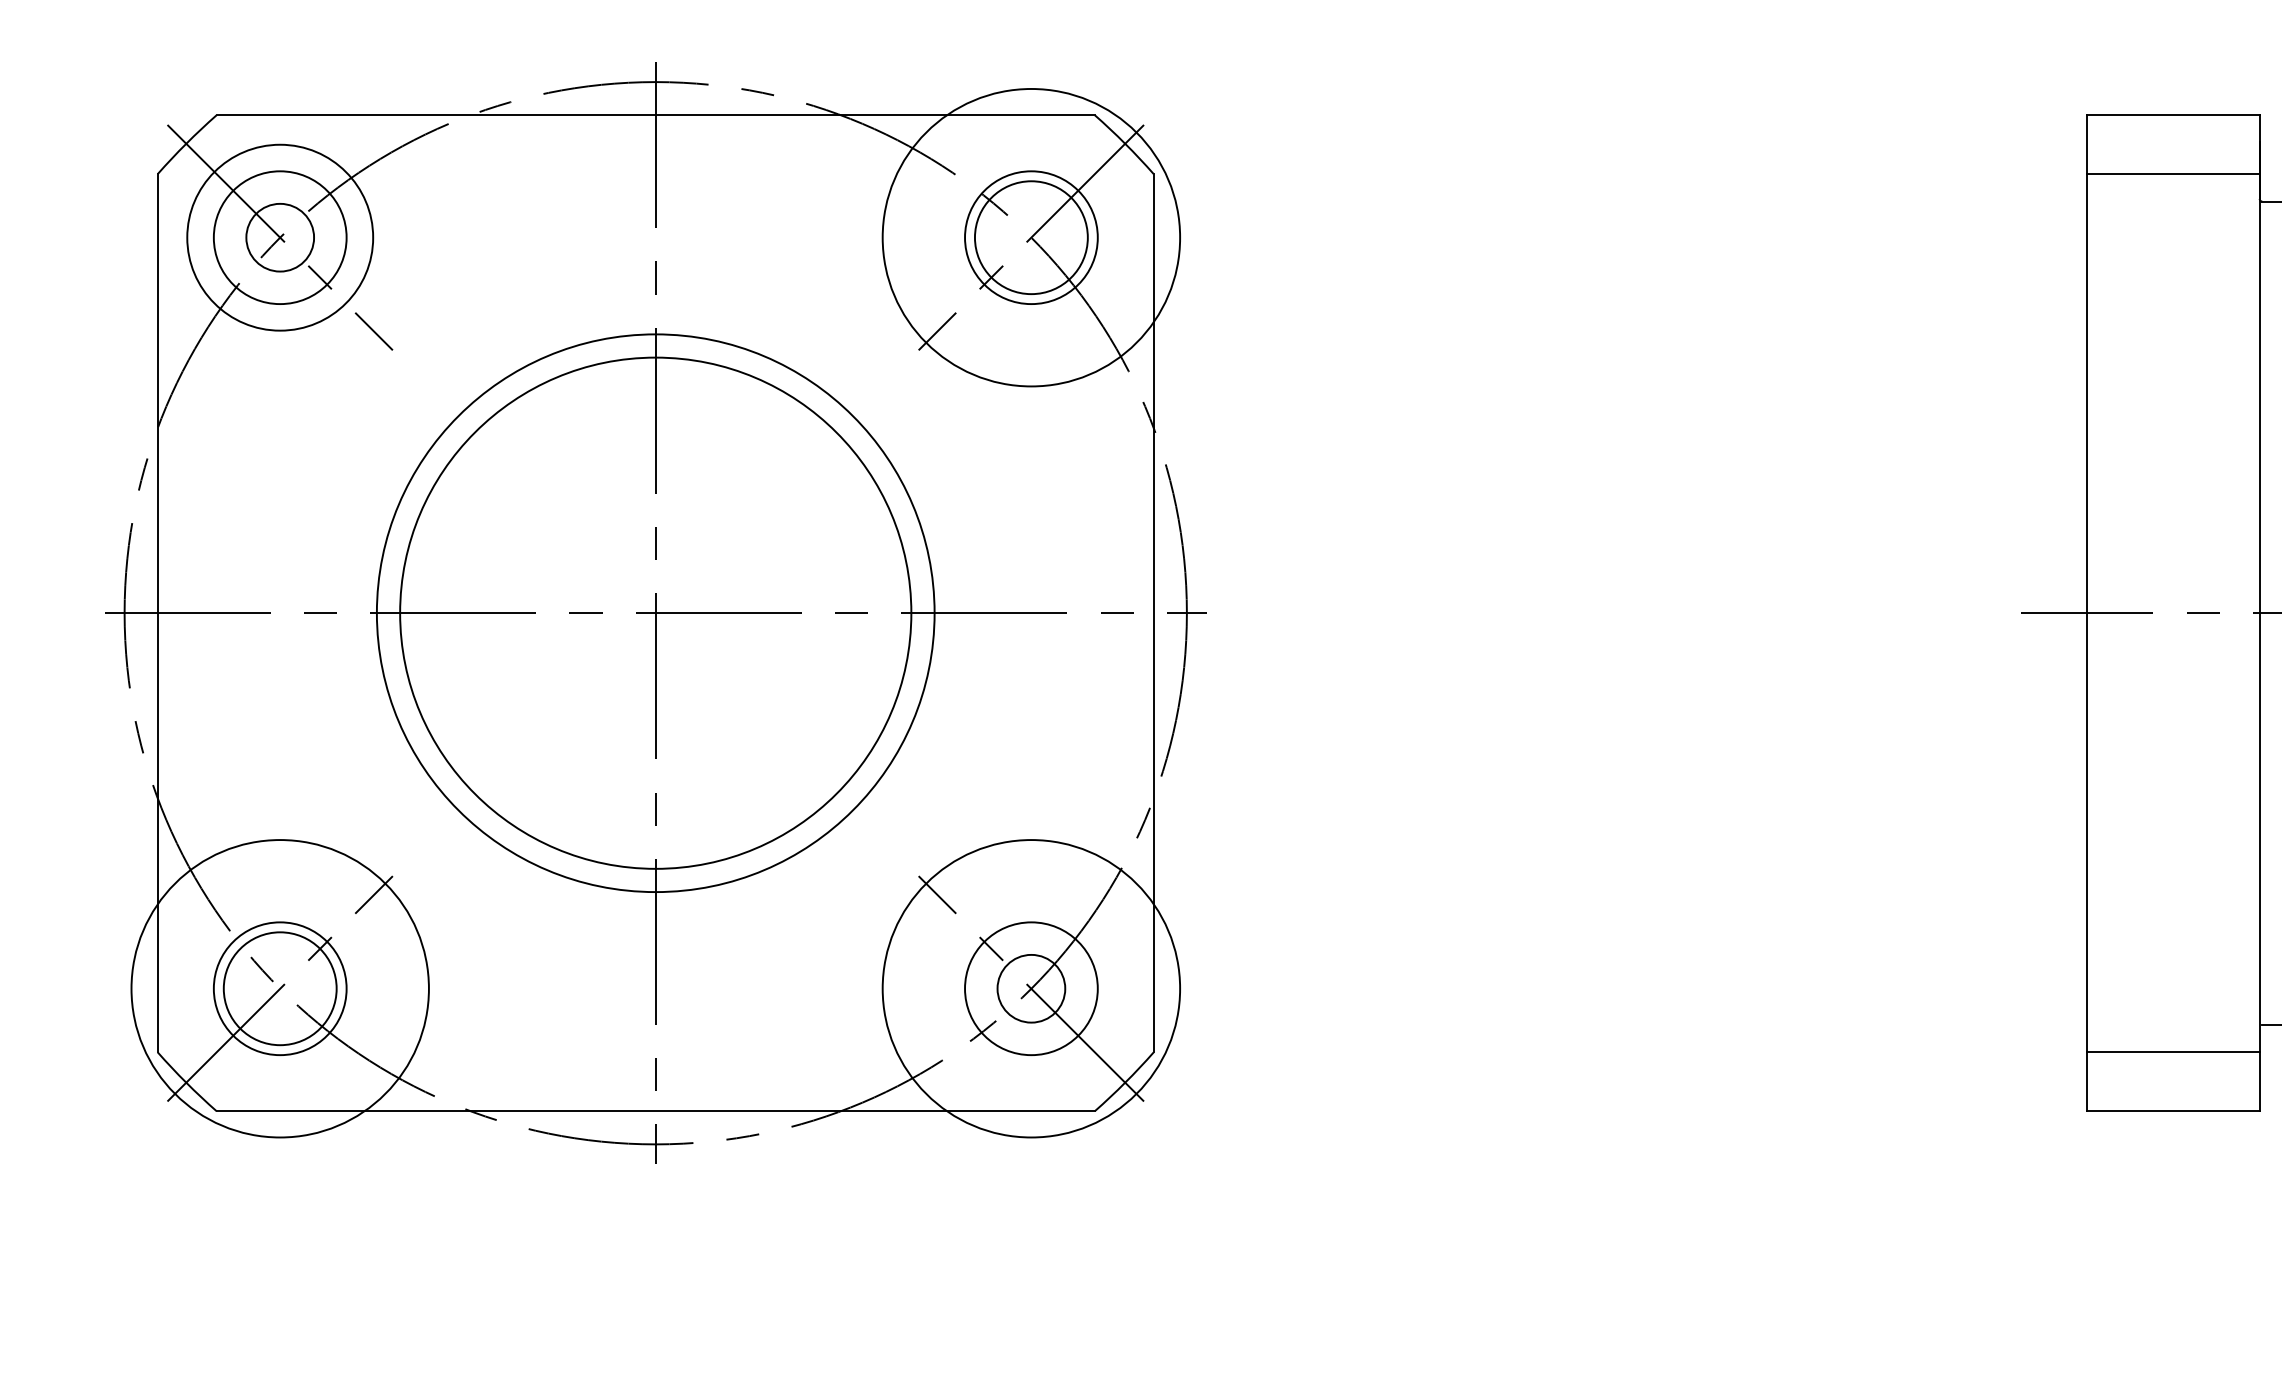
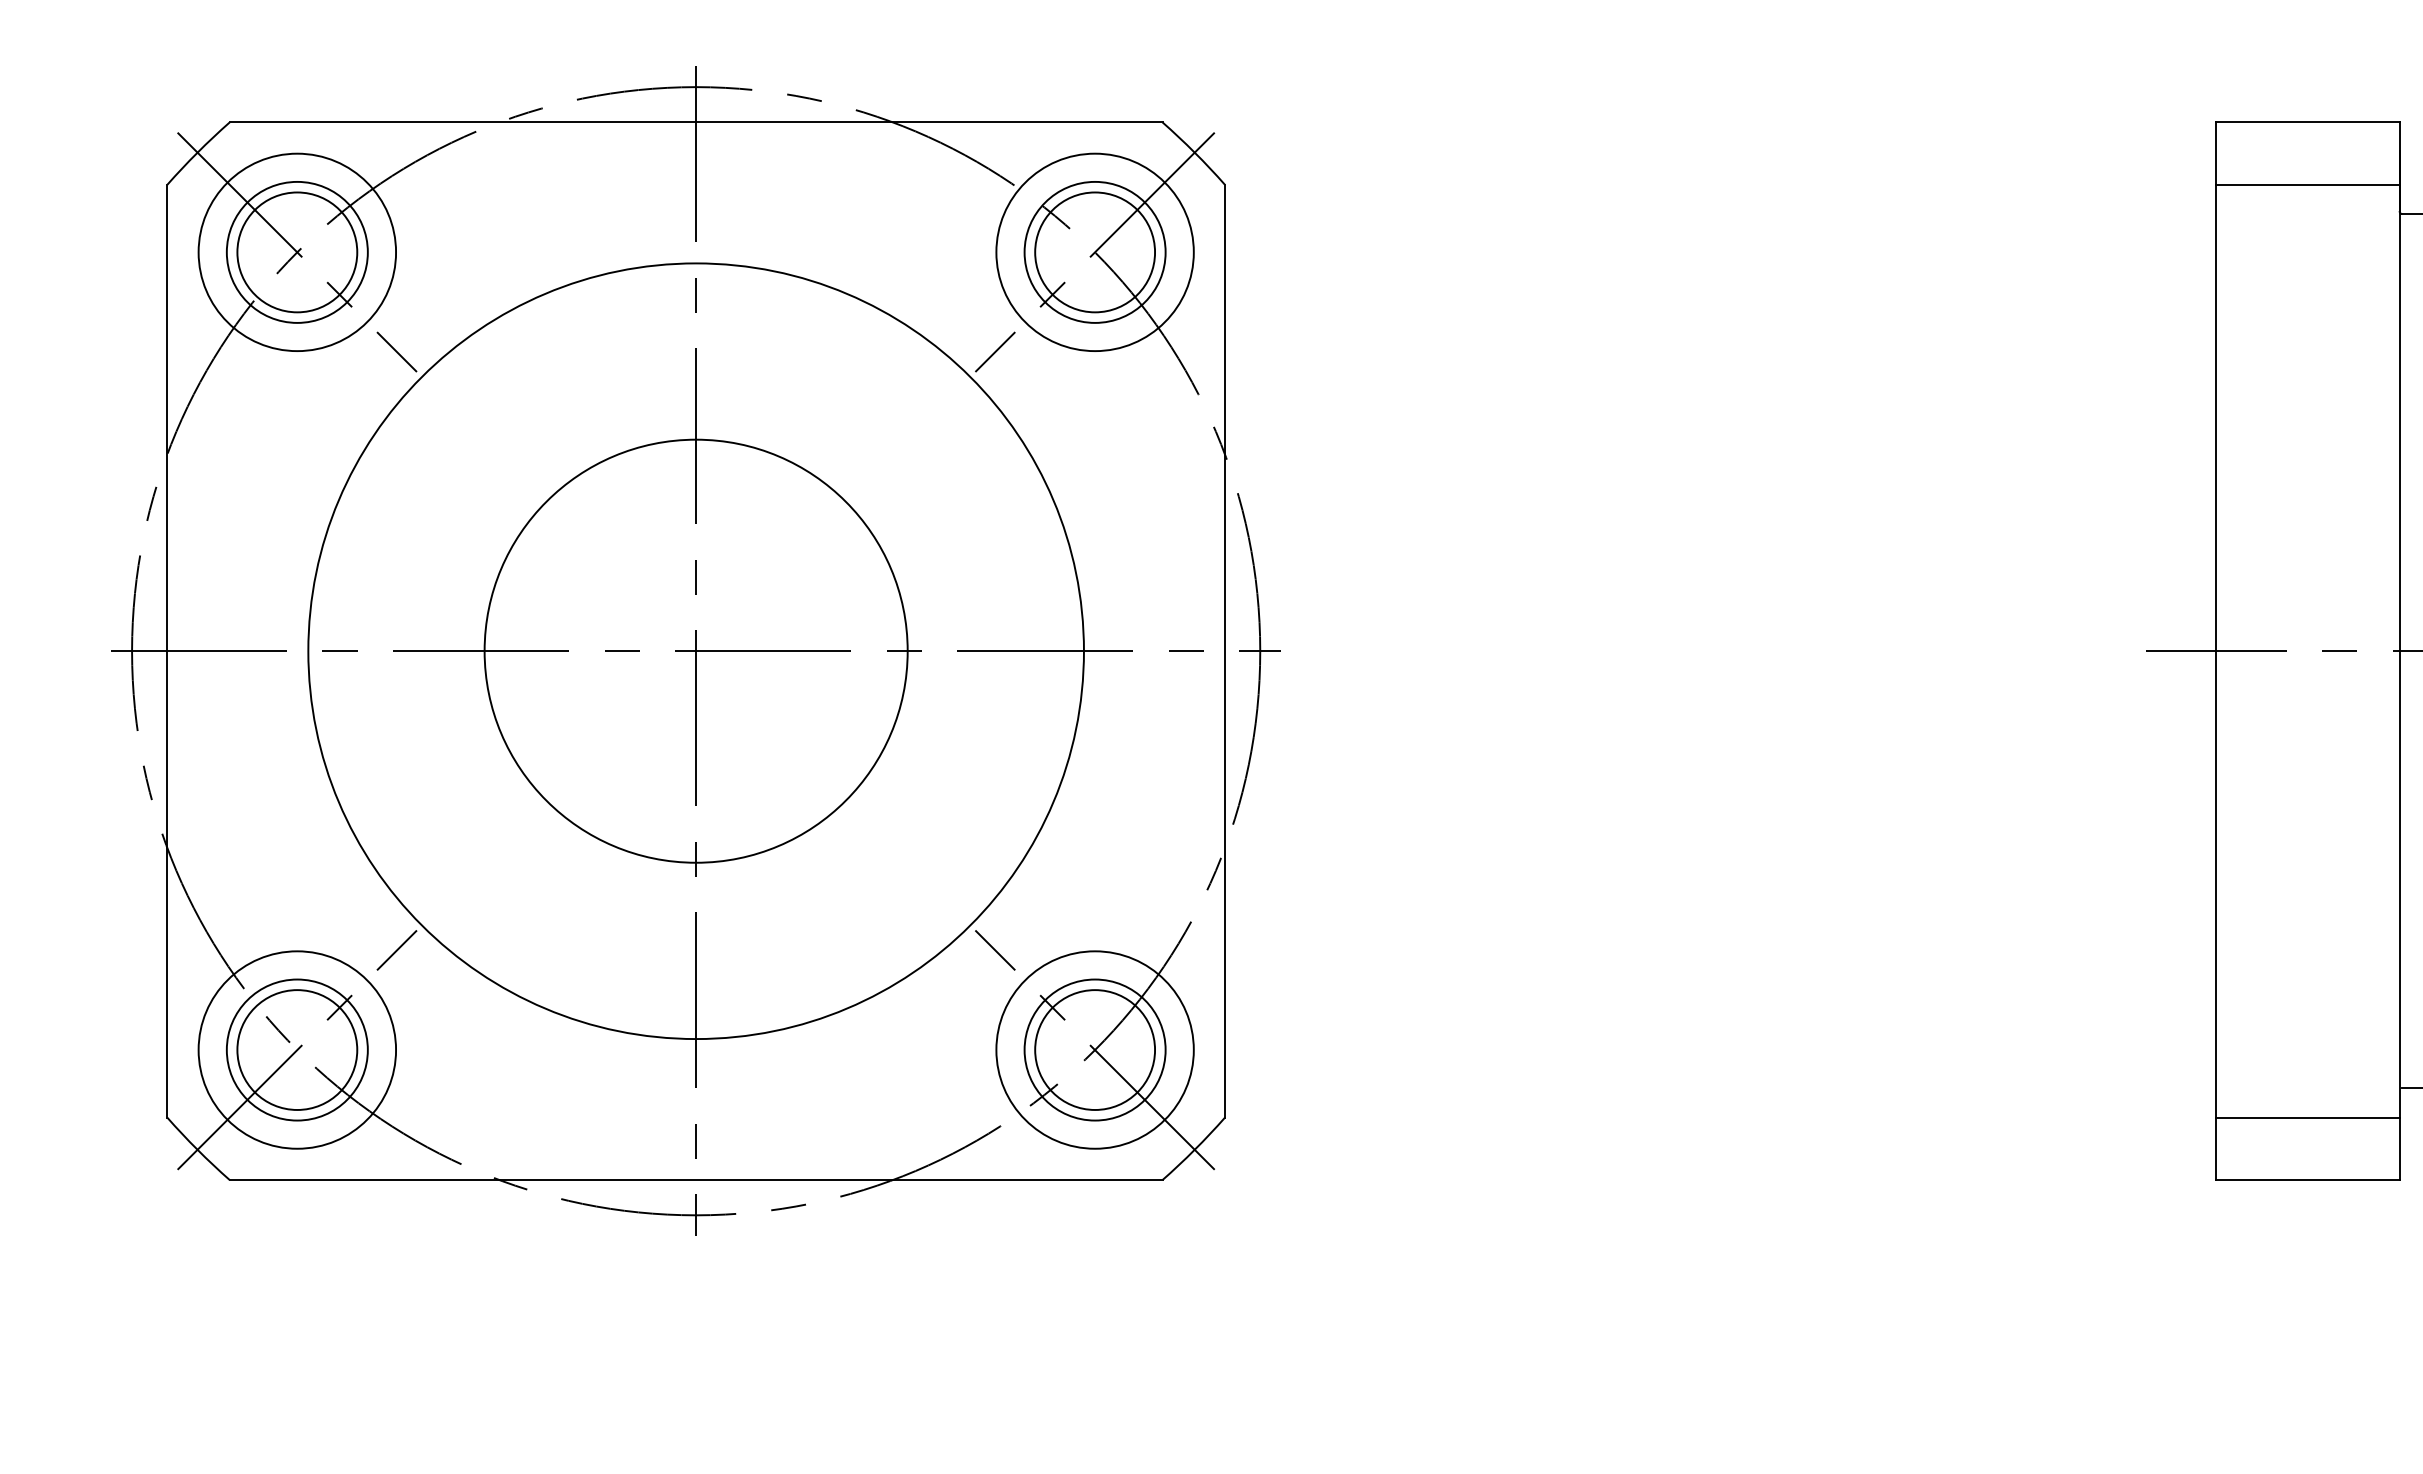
circle: (280, 237) -> (297, 252), size x1.67
circle: (1030, 237) -> (1094, 252), size x0.62
circle: (655, 612) -> (695, 650), size x0.71
circle: (655, 613) -> (695, 651), size x1.43
circle: (280, 988) -> (297, 1049), size x0.62
circle: (1030, 988) -> (1094, 1049), size x0.62
circle: (1031, 988) -> (1095, 1049), size x1.67

